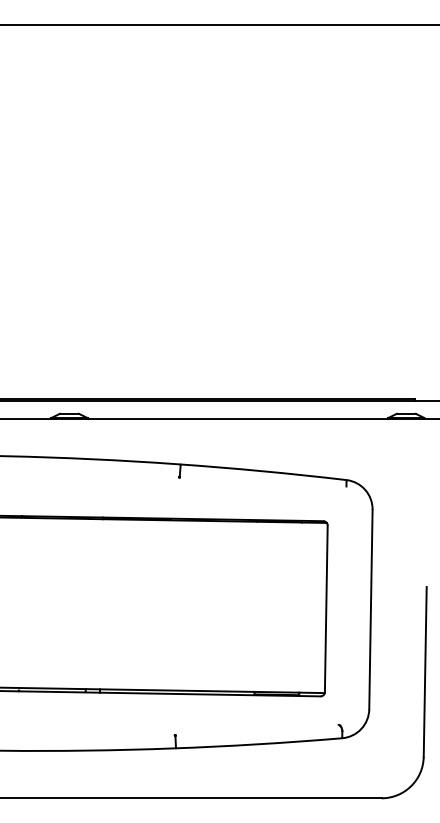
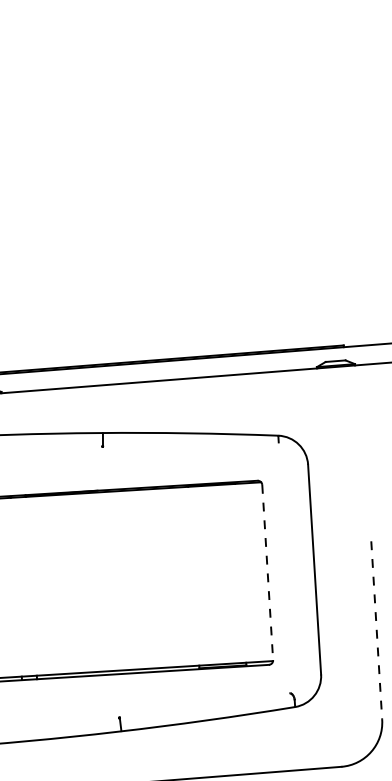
line: (326, 609) -> (267, 573), solid -> dashed
line: (425, 671) -> (377, 630), solid -> dashed

